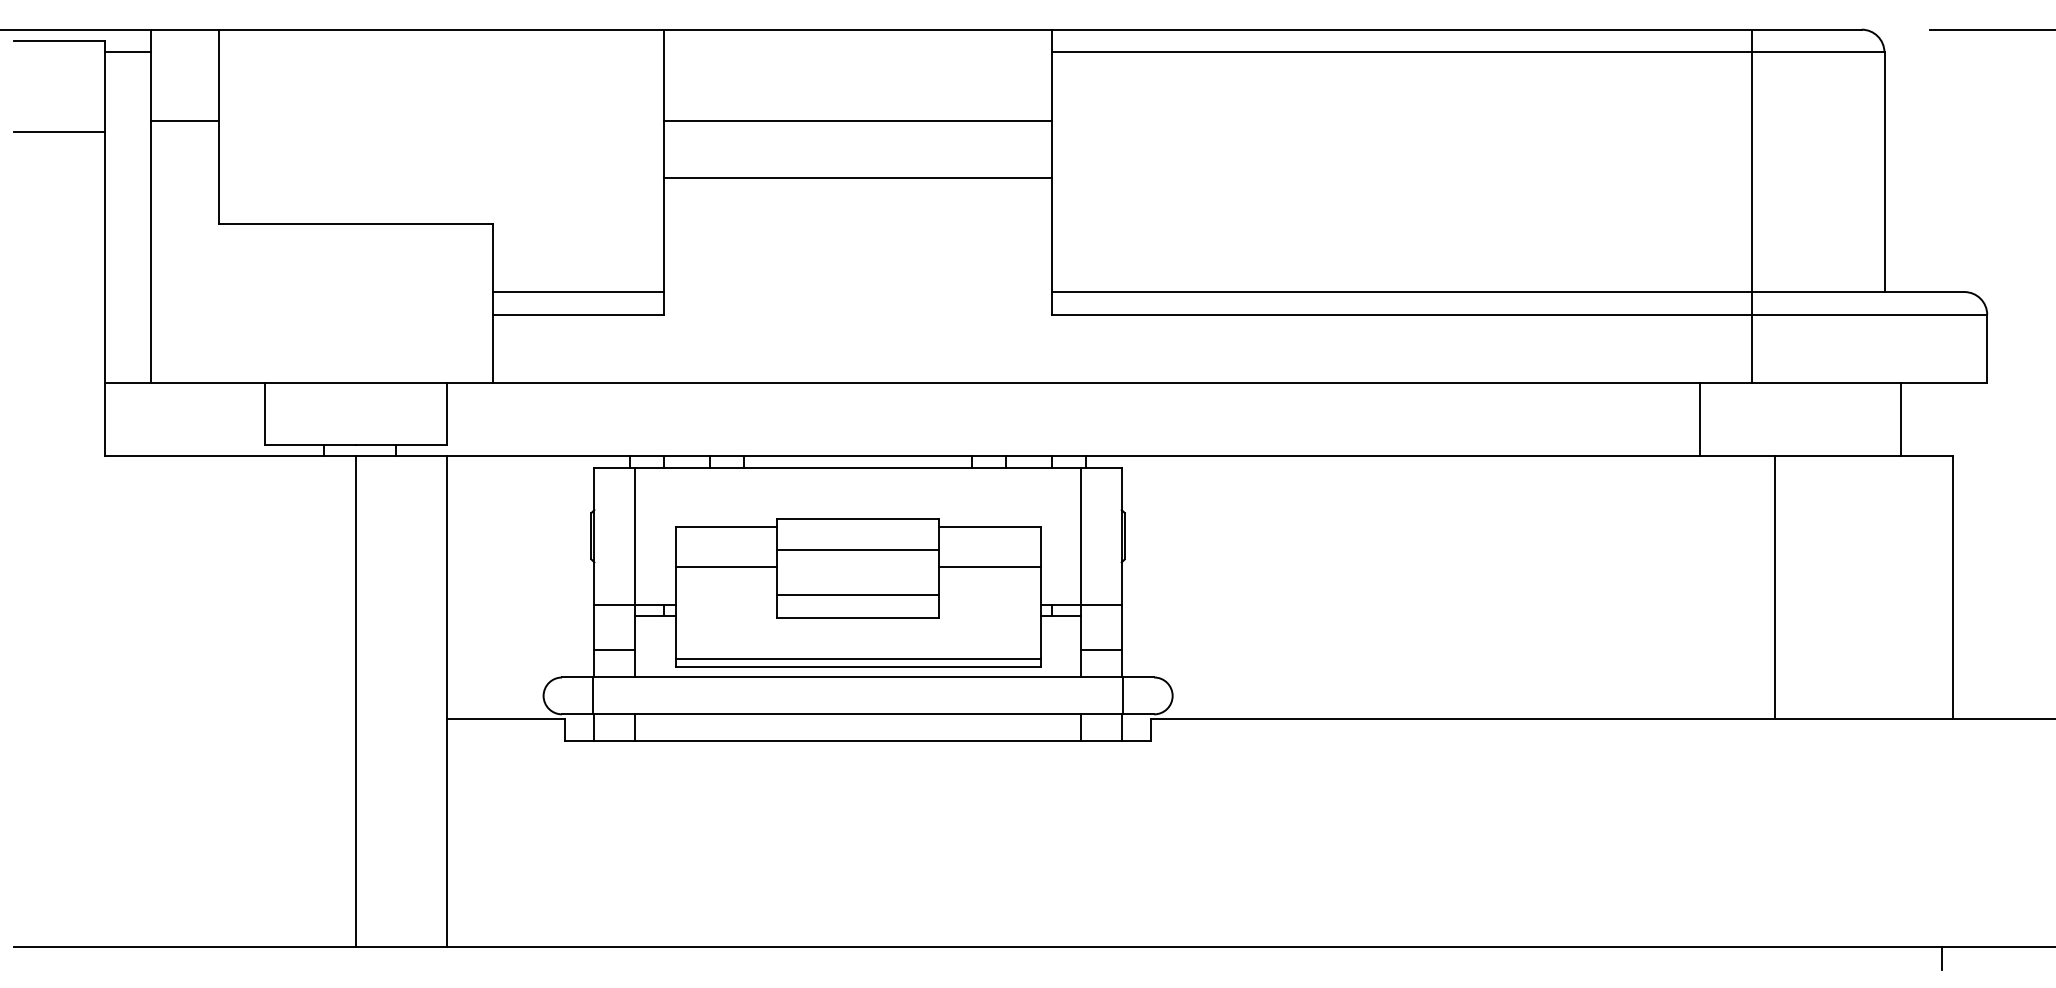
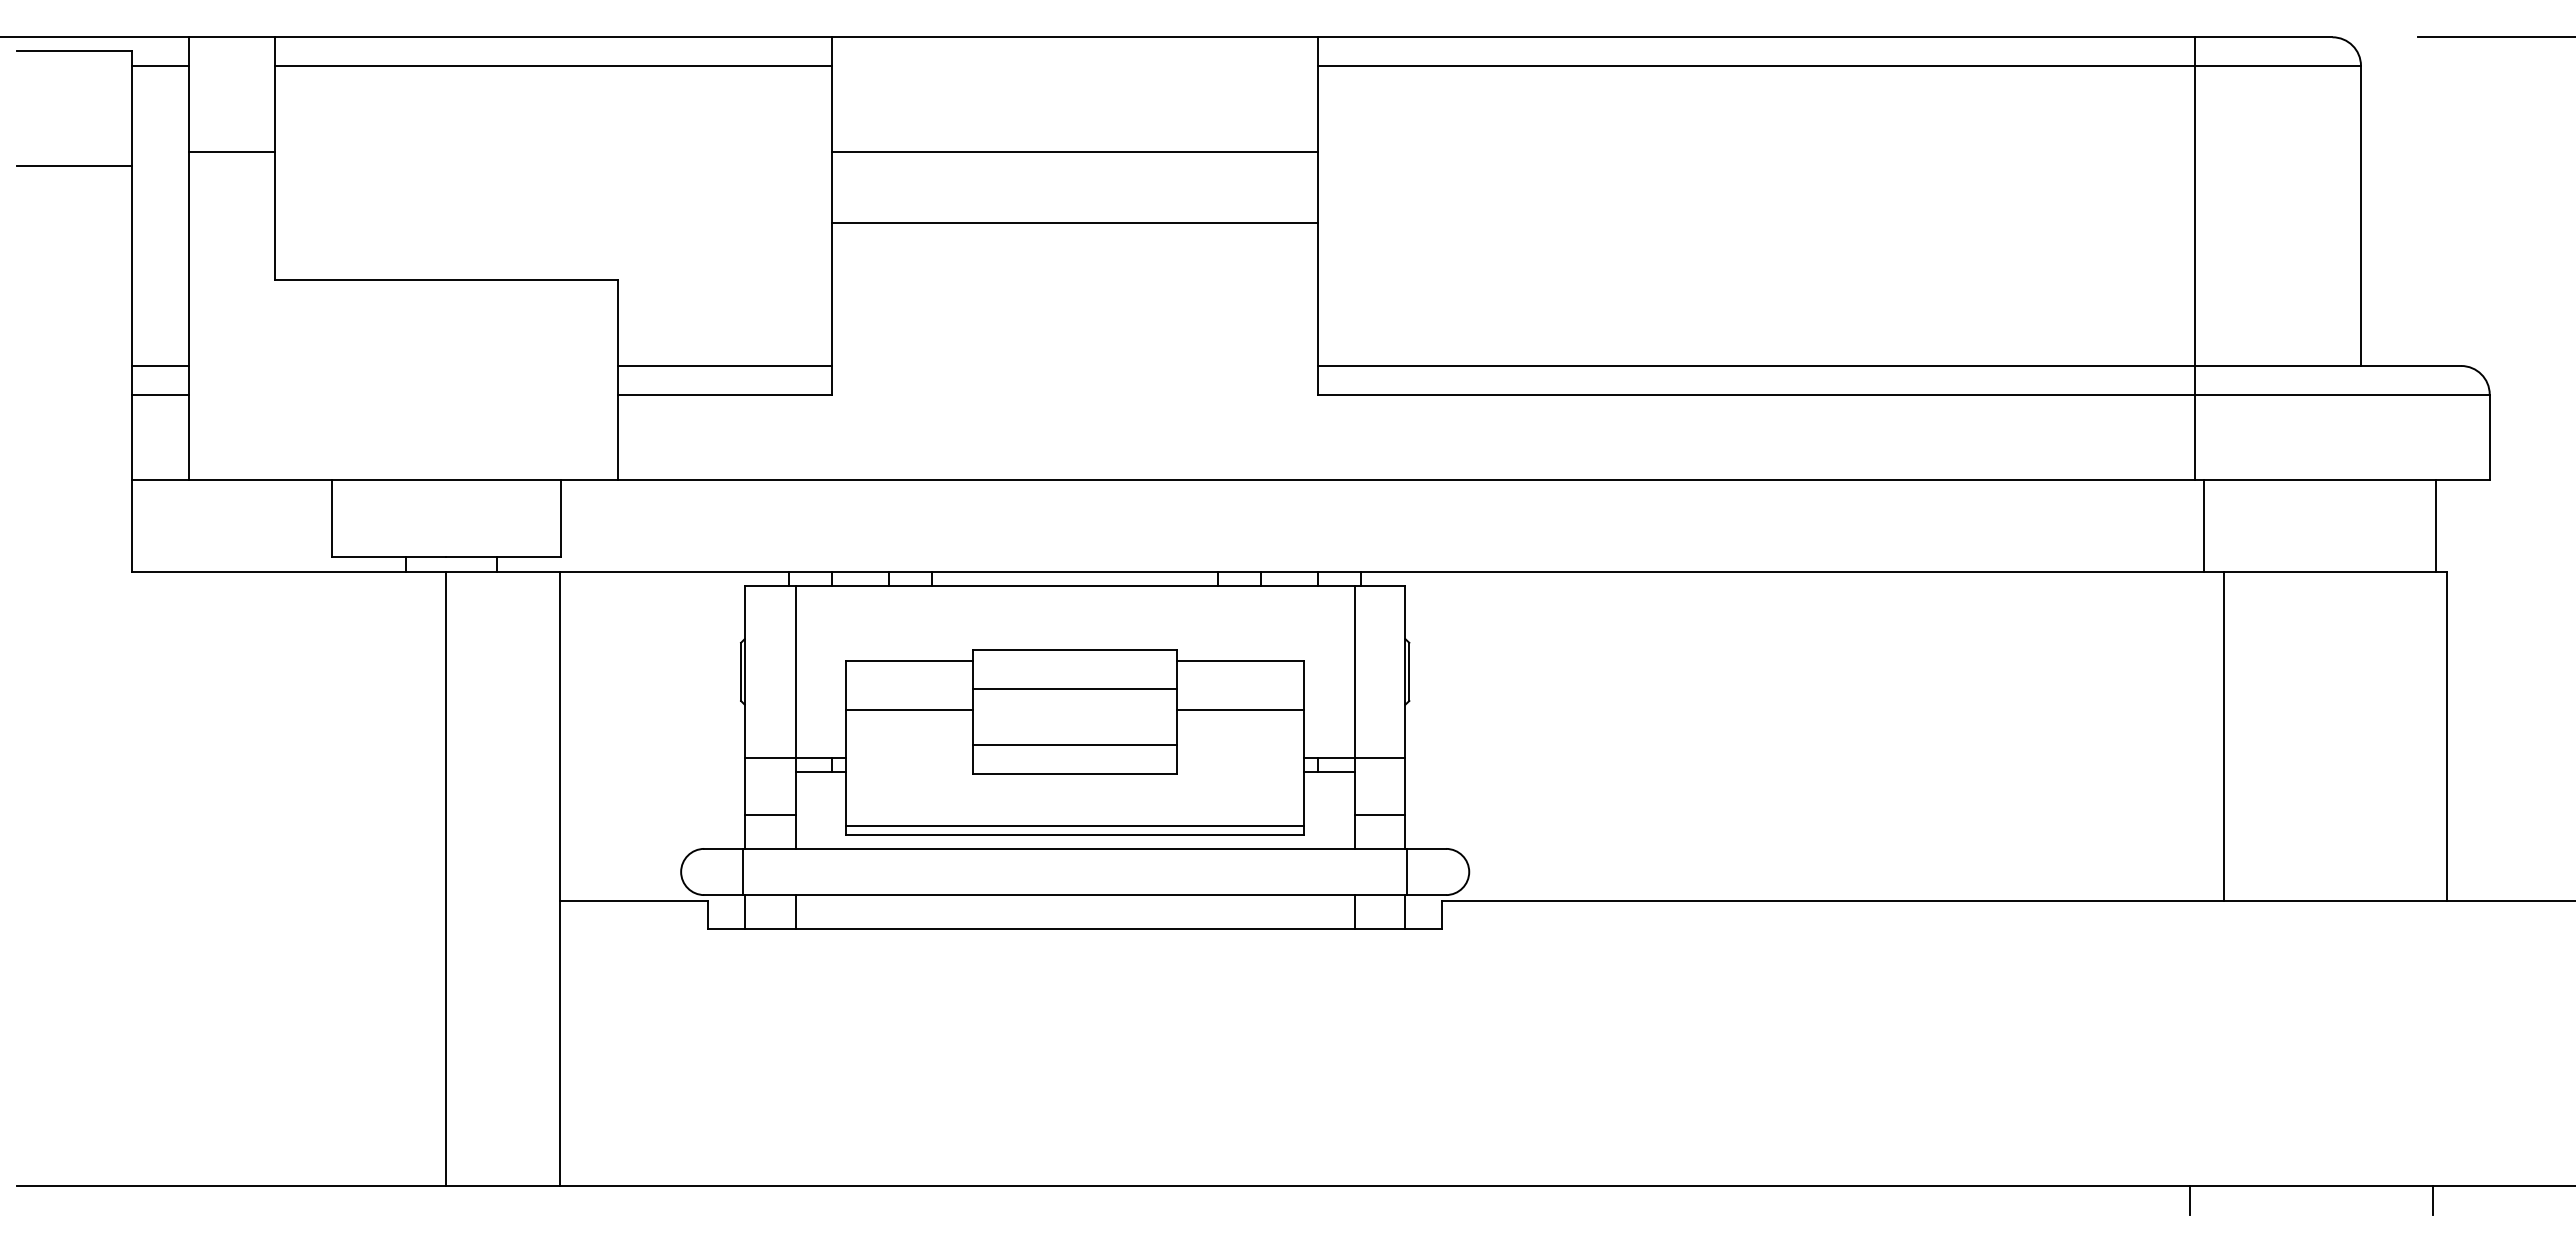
line: (441, 52) -> (553, 65), added
line: (128, 291) -> (160, 365), added
line: (128, 314) -> (160, 394), added
line: (1700, 419) -> (2204, 525), moved
line: (1901, 419) -> (2436, 525), moved
line: (1748, 958) -> (2190, 1200), added

